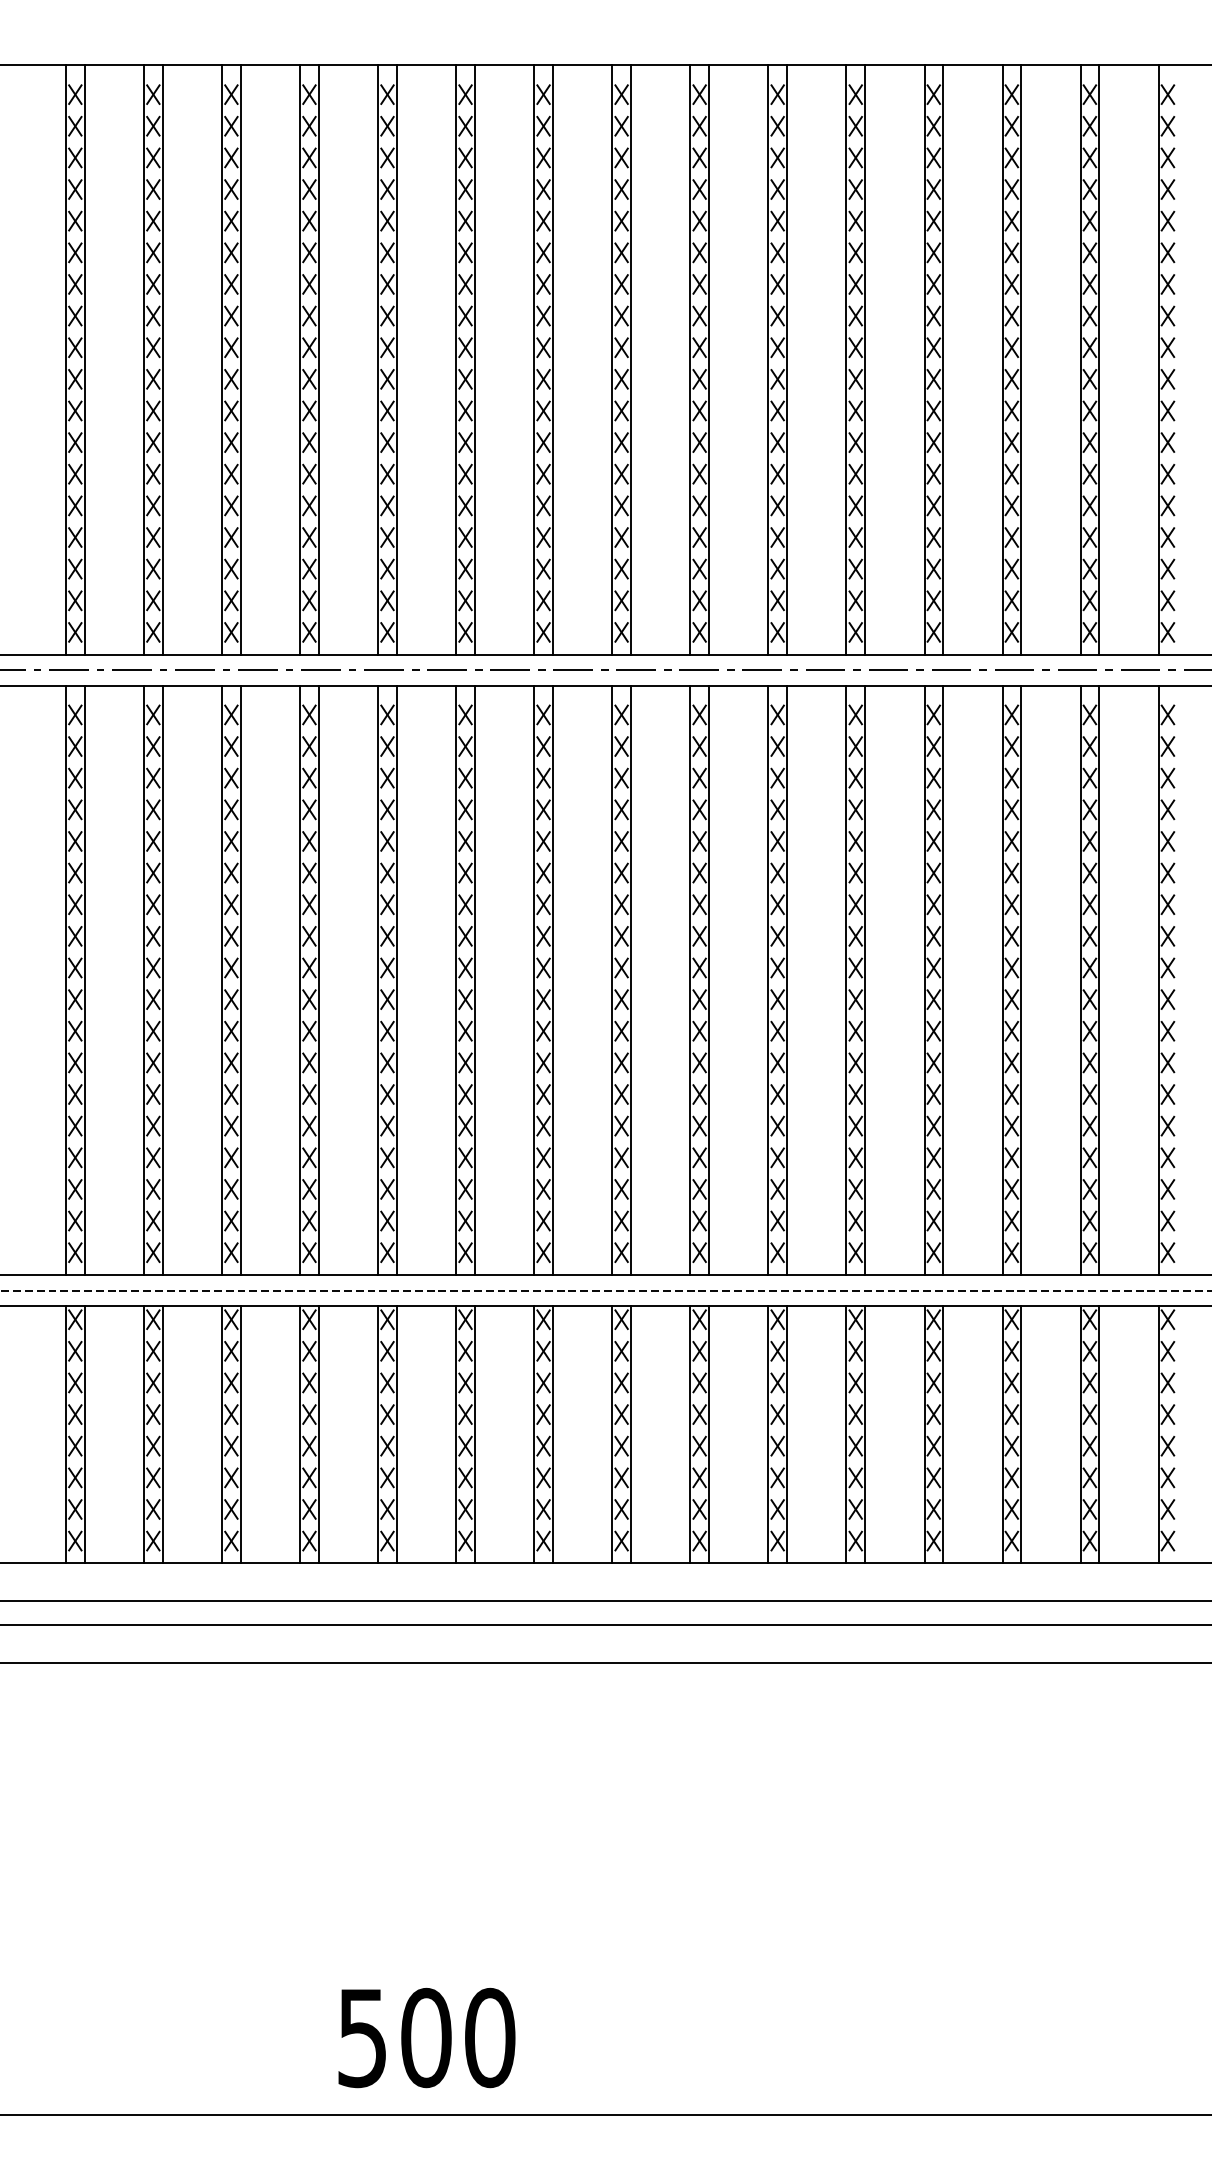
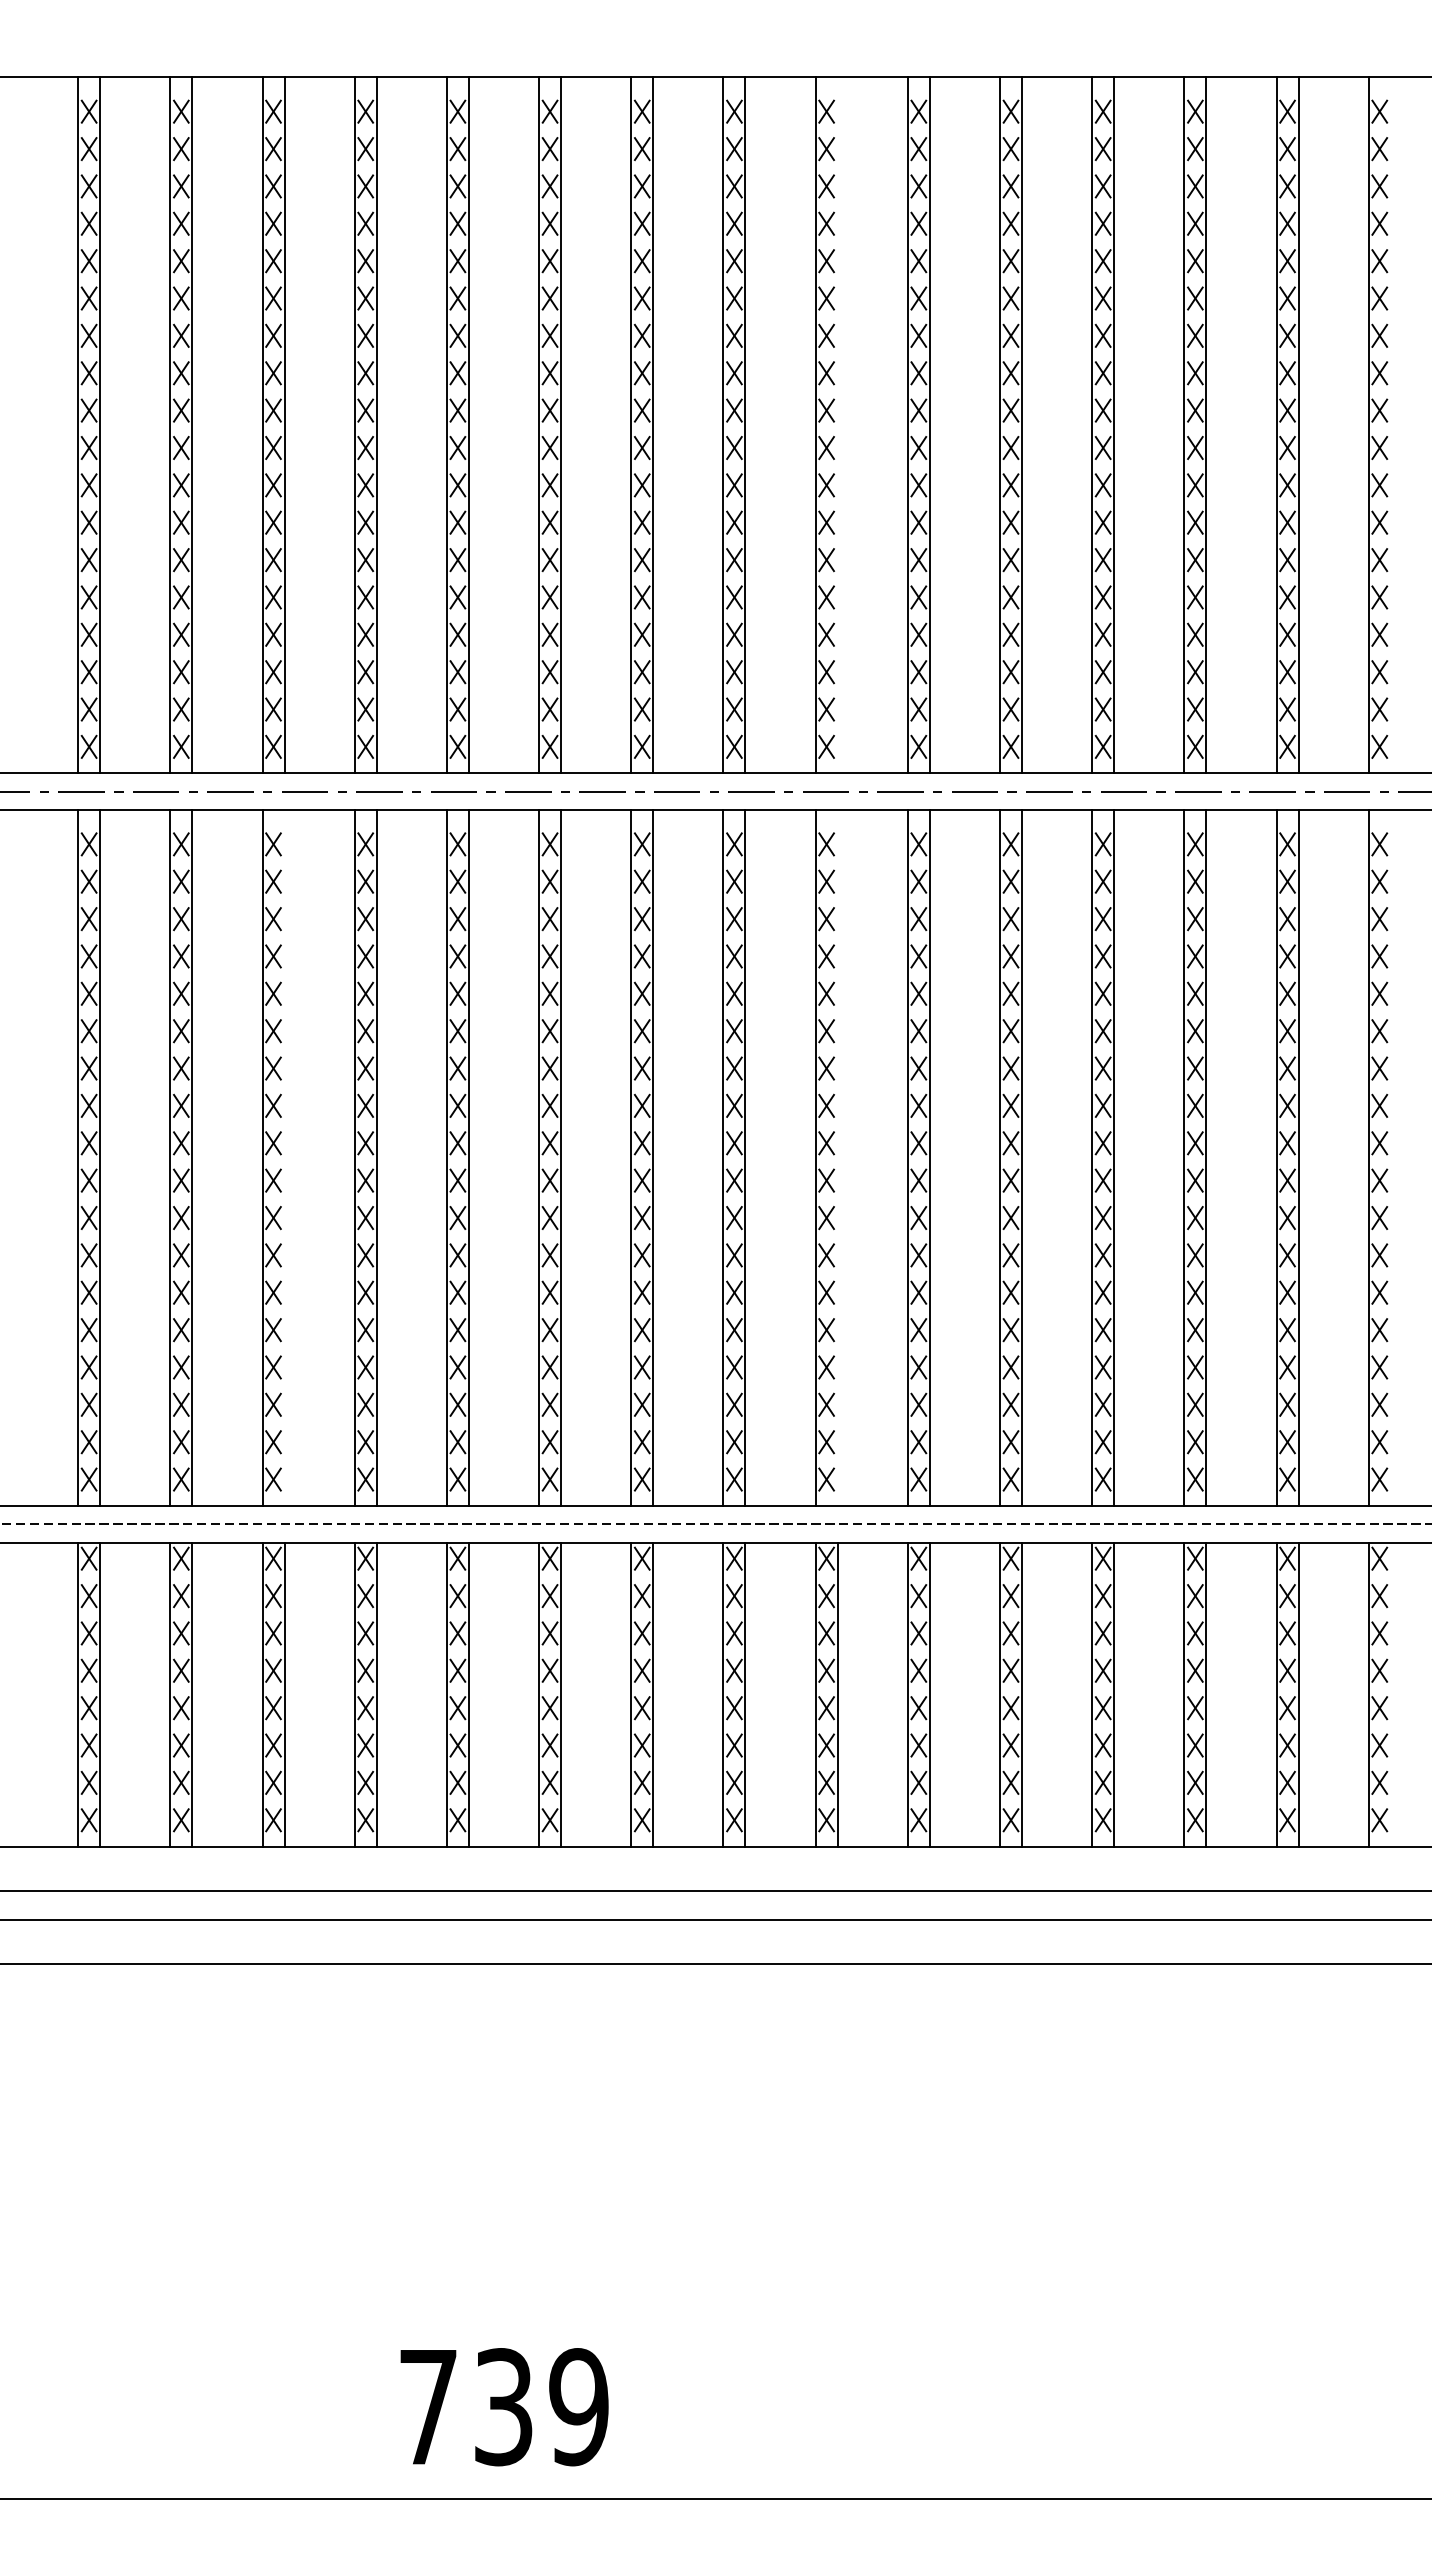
line: (708, 360) -> (837, 425), removed
line: (240, 980) -> (284, 1157), removed
line: (708, 980) -> (837, 1157), removed
text: (426, 2038) -> (504, 2407), 500 -> 739

